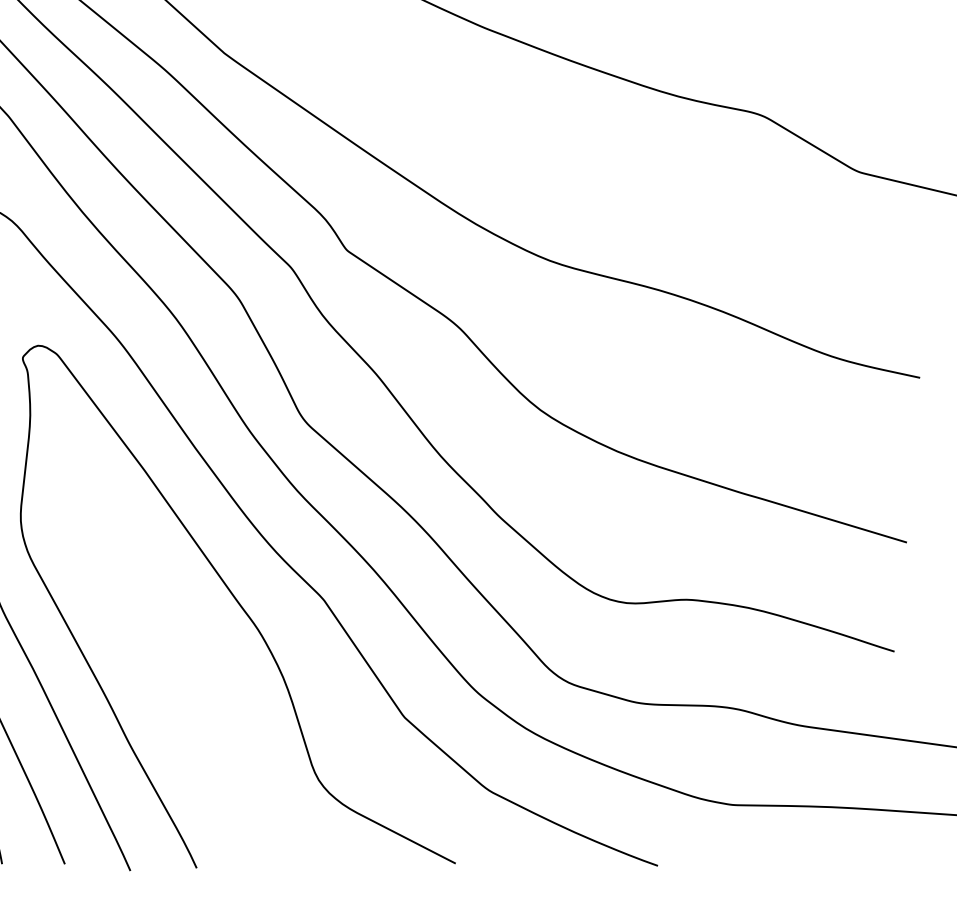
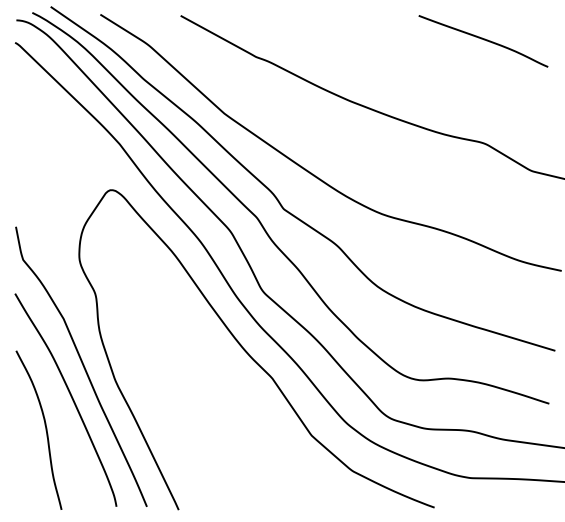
curve: (237, 603) -> (230, 380), removed

